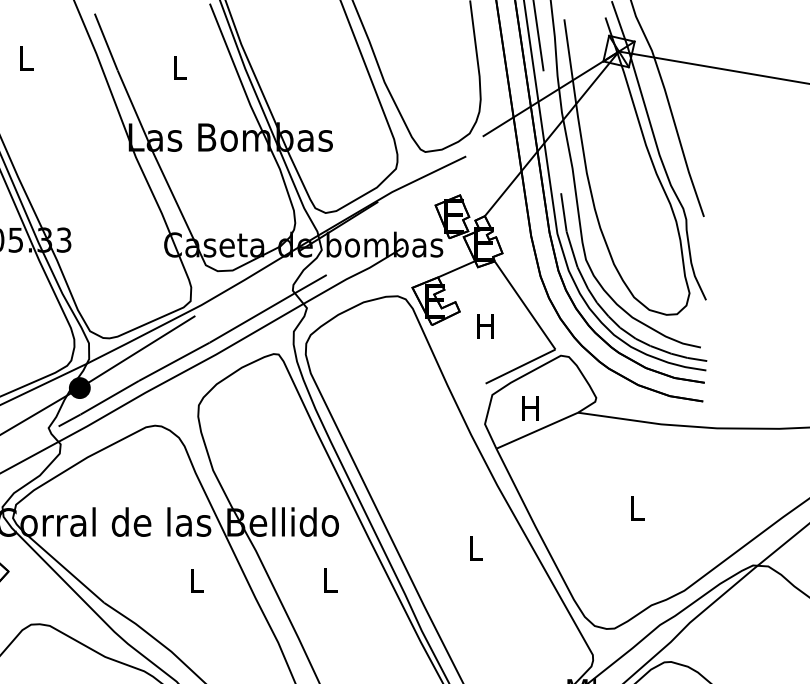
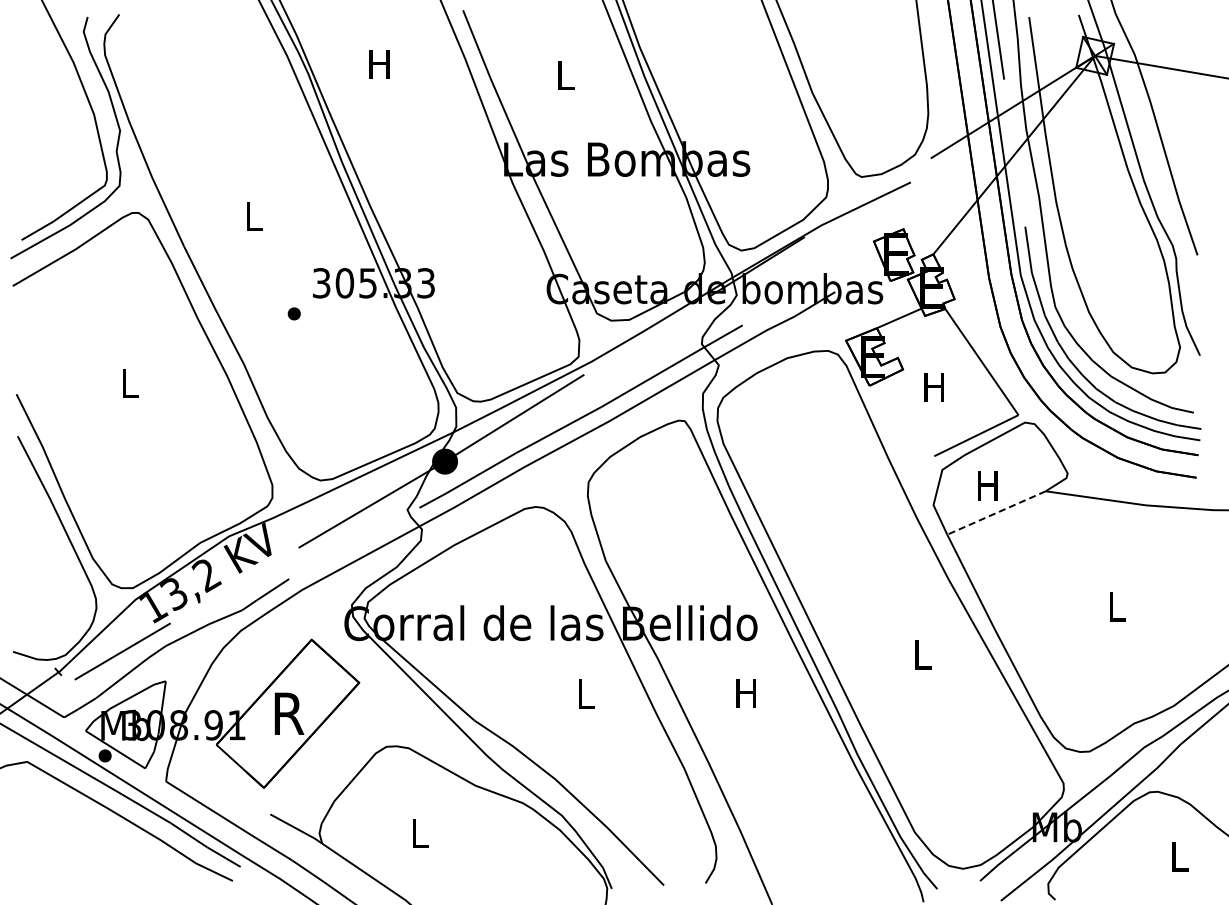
text: (25, 58) -> (379, 64), L -> H
line: (537, 431) -> (996, 513), solid -> dashed
text: (329, 580) -> (745, 693), L -> H

